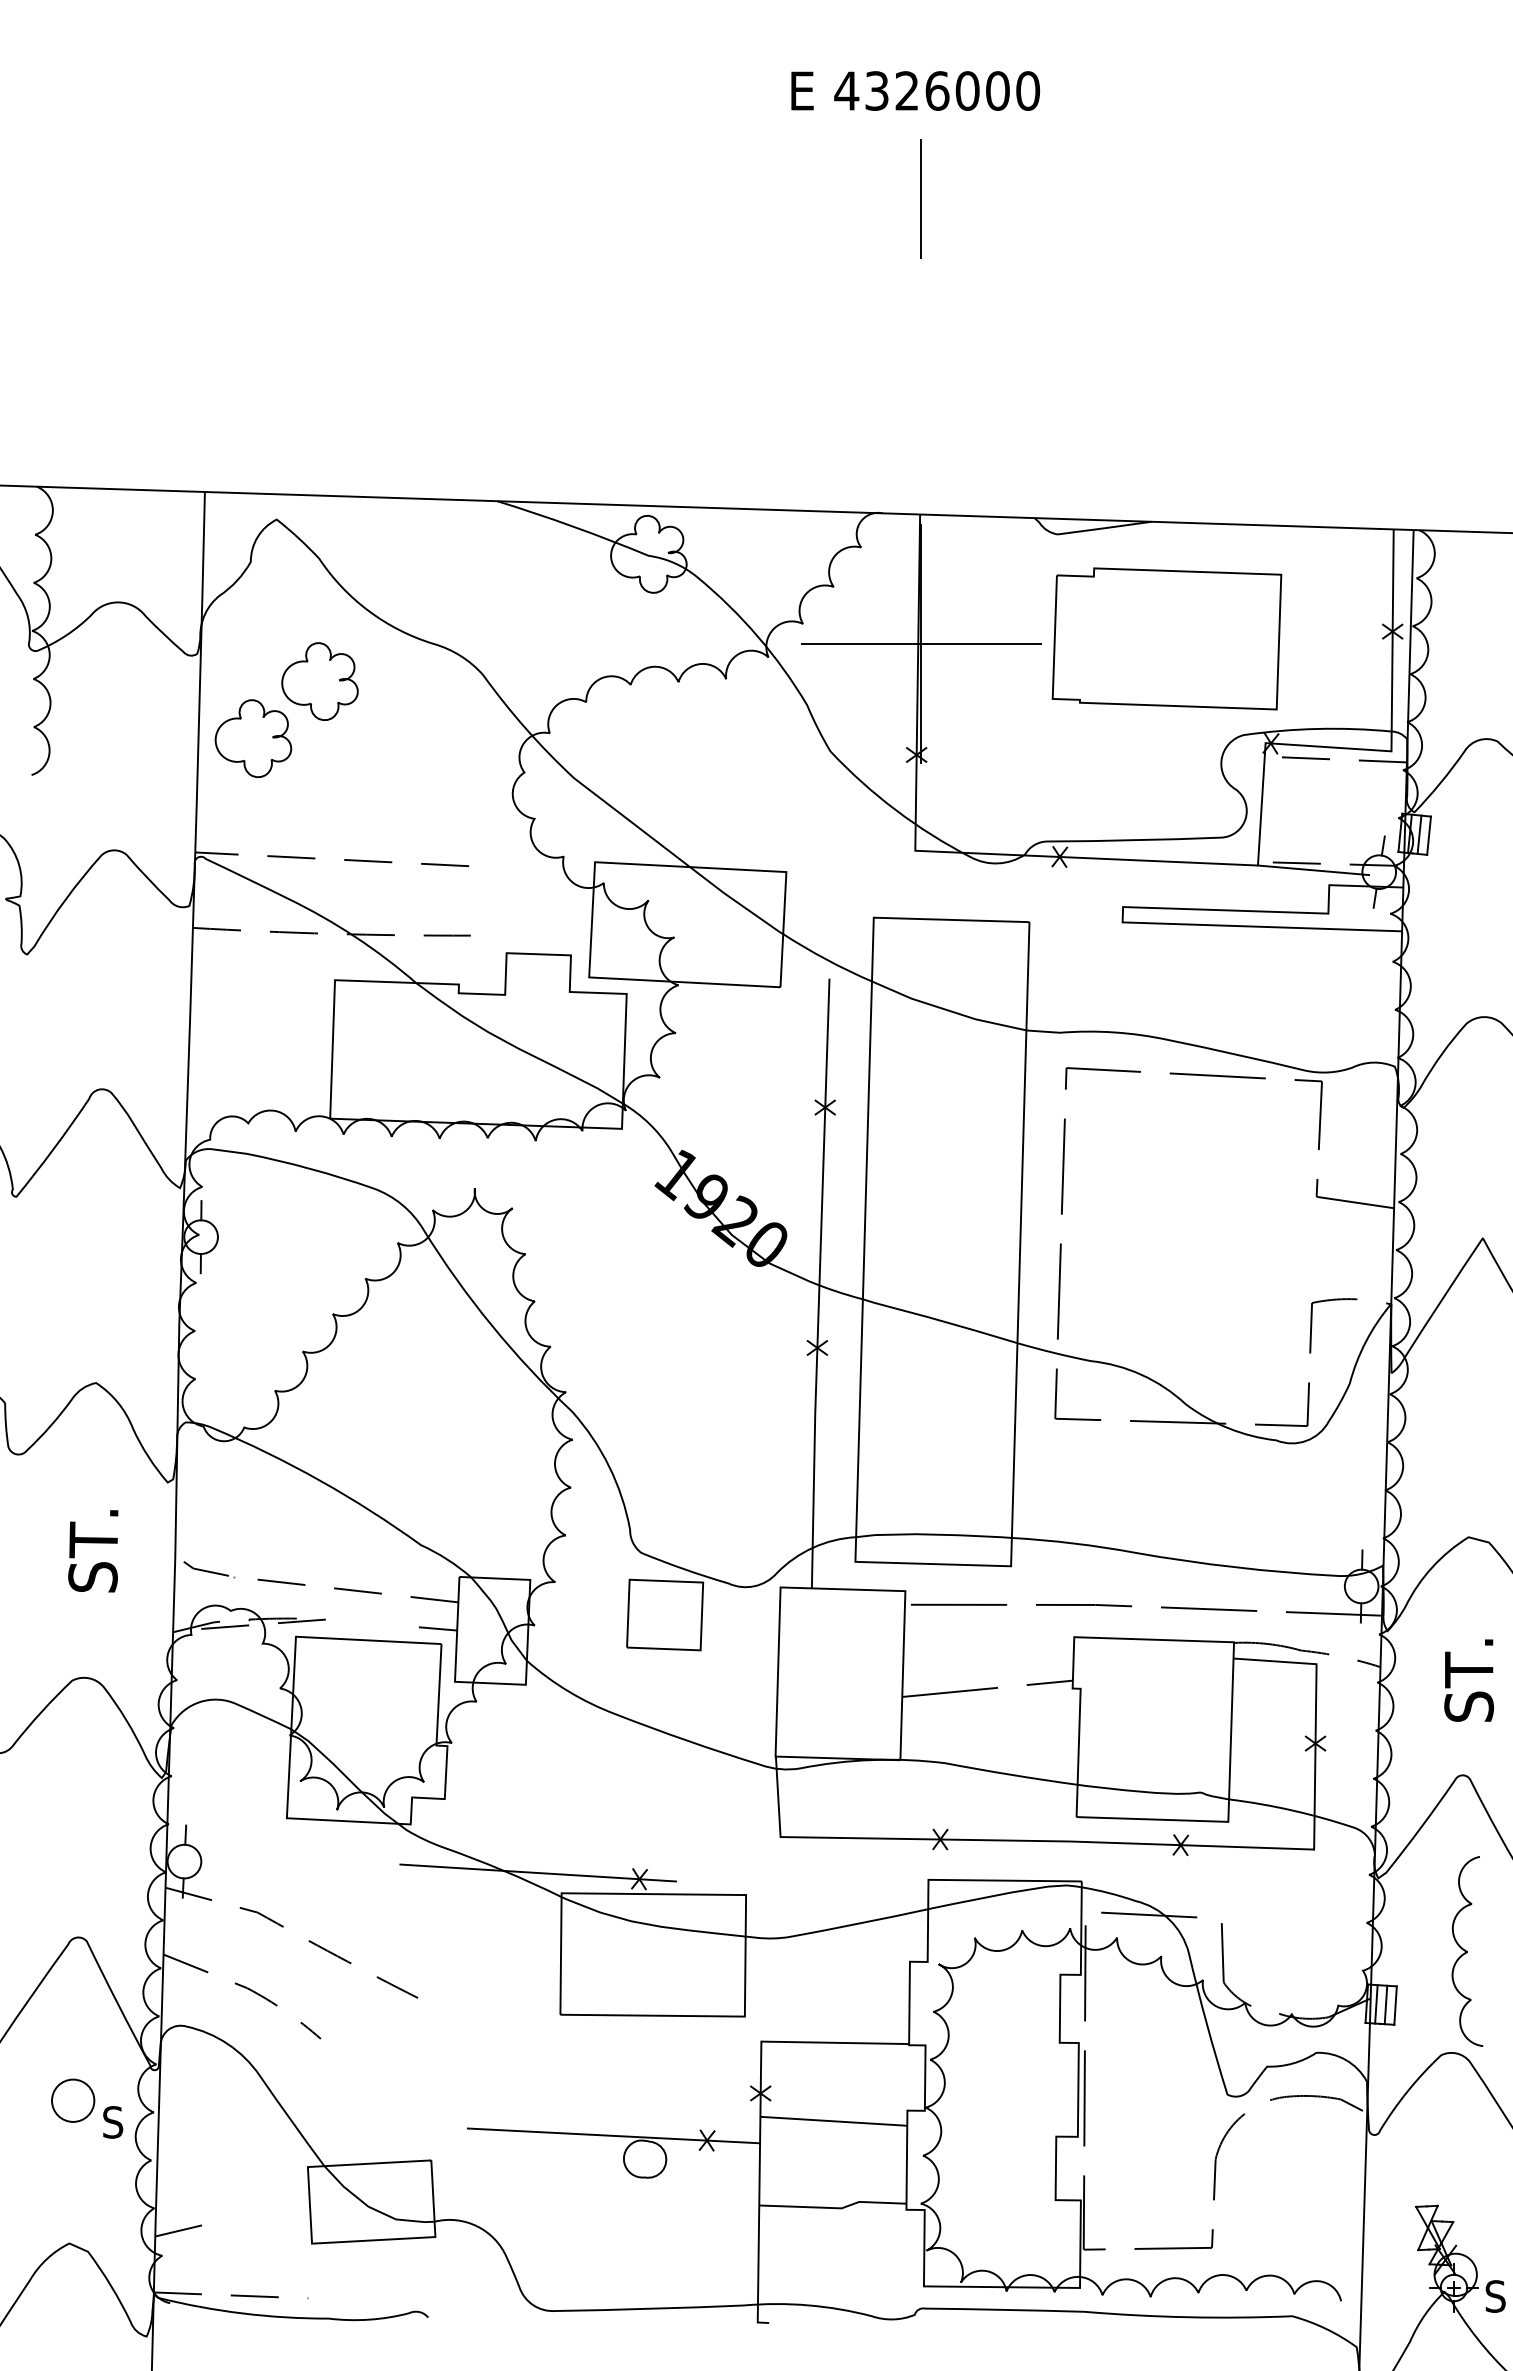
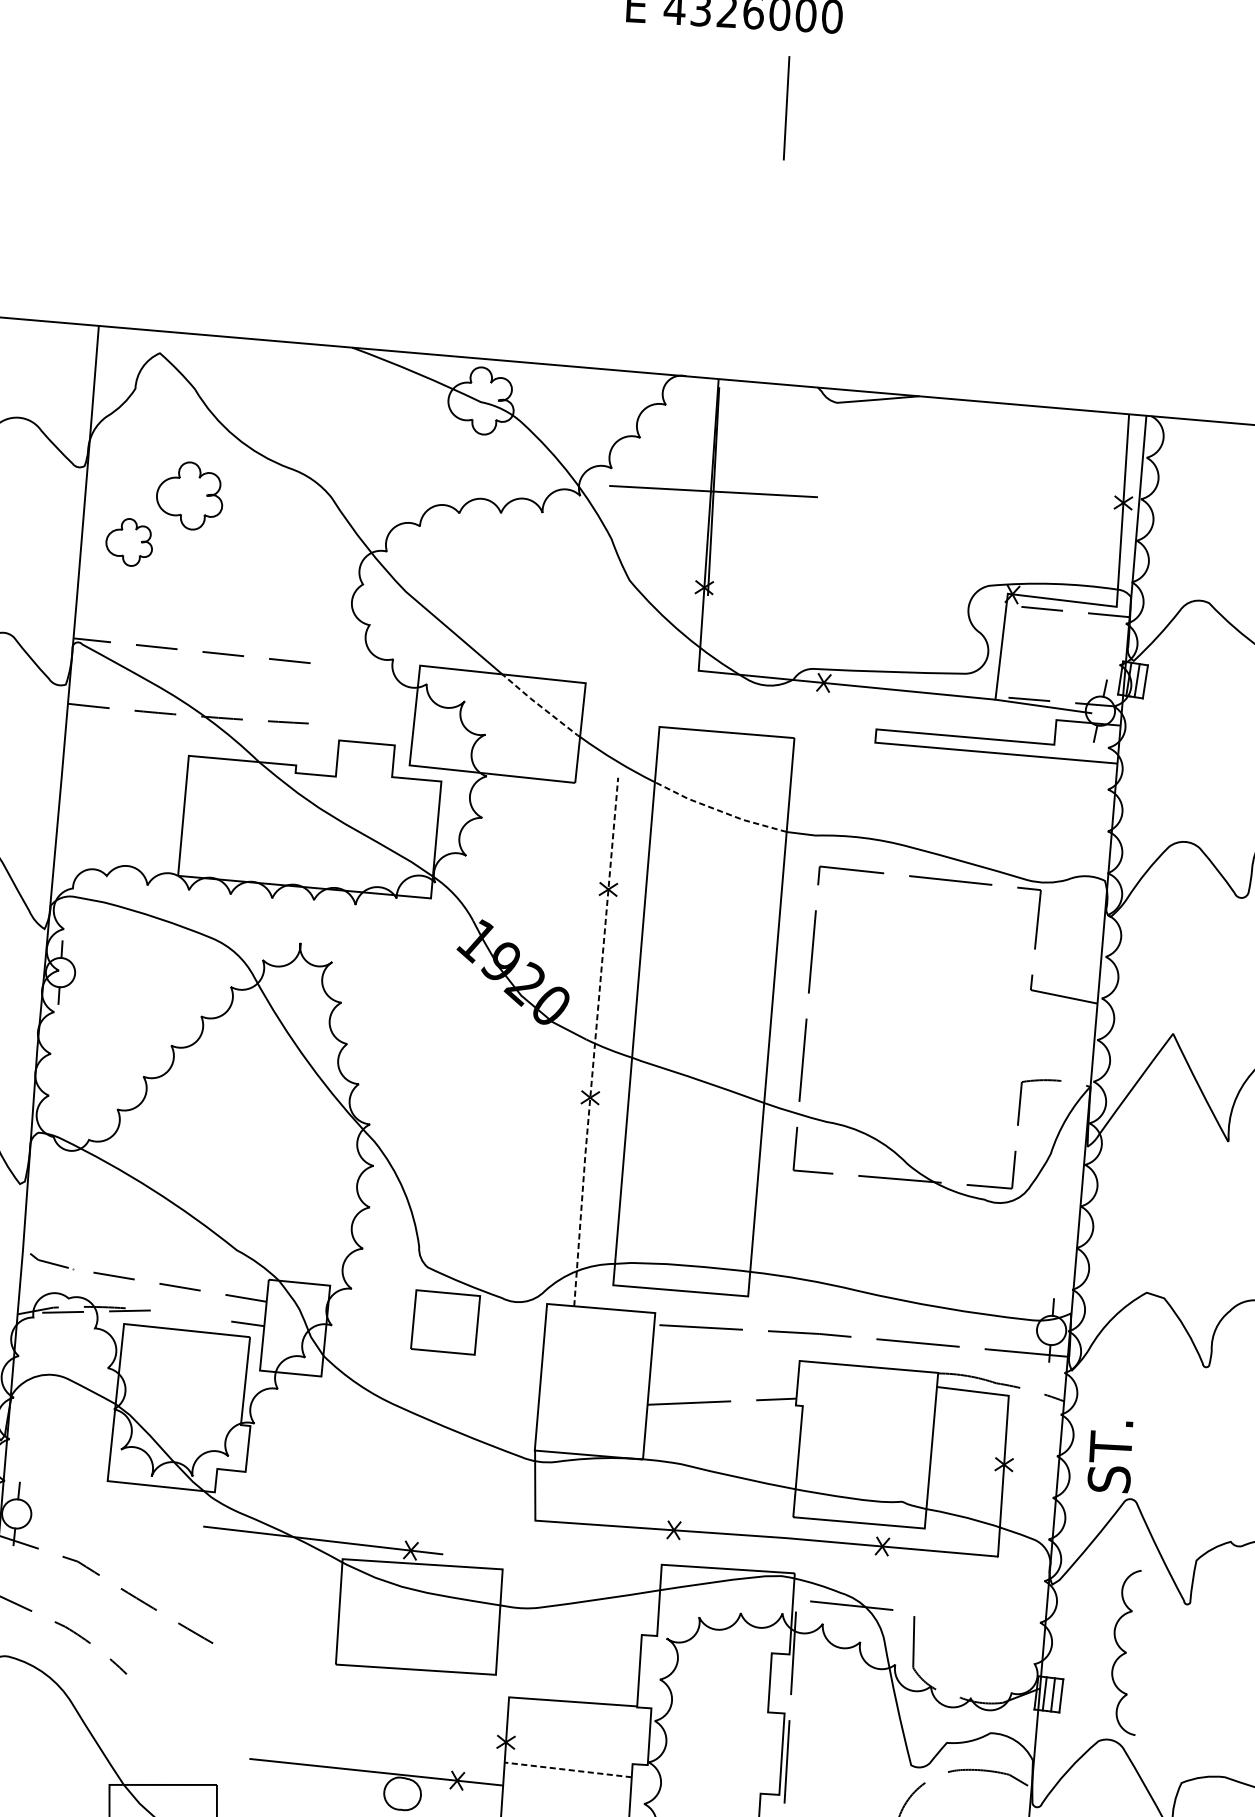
line: (920, 198) -> (785, 107), moved
part: (1166, 638) -> (926, 498), removed
part: (253, 738) -> (129, 542), size x0.7
line: (736, 901) -> (541, 706), solid -> dashed
line: (947, 1010) -> (719, 810), solid -> dashed
line: (819, 1284) -> (595, 1042), solid -> dashed
text: (1468, 1680) -> (1109, 1456), moved
line: (833, 2121) -> (567, 1770), solid -> dashed

